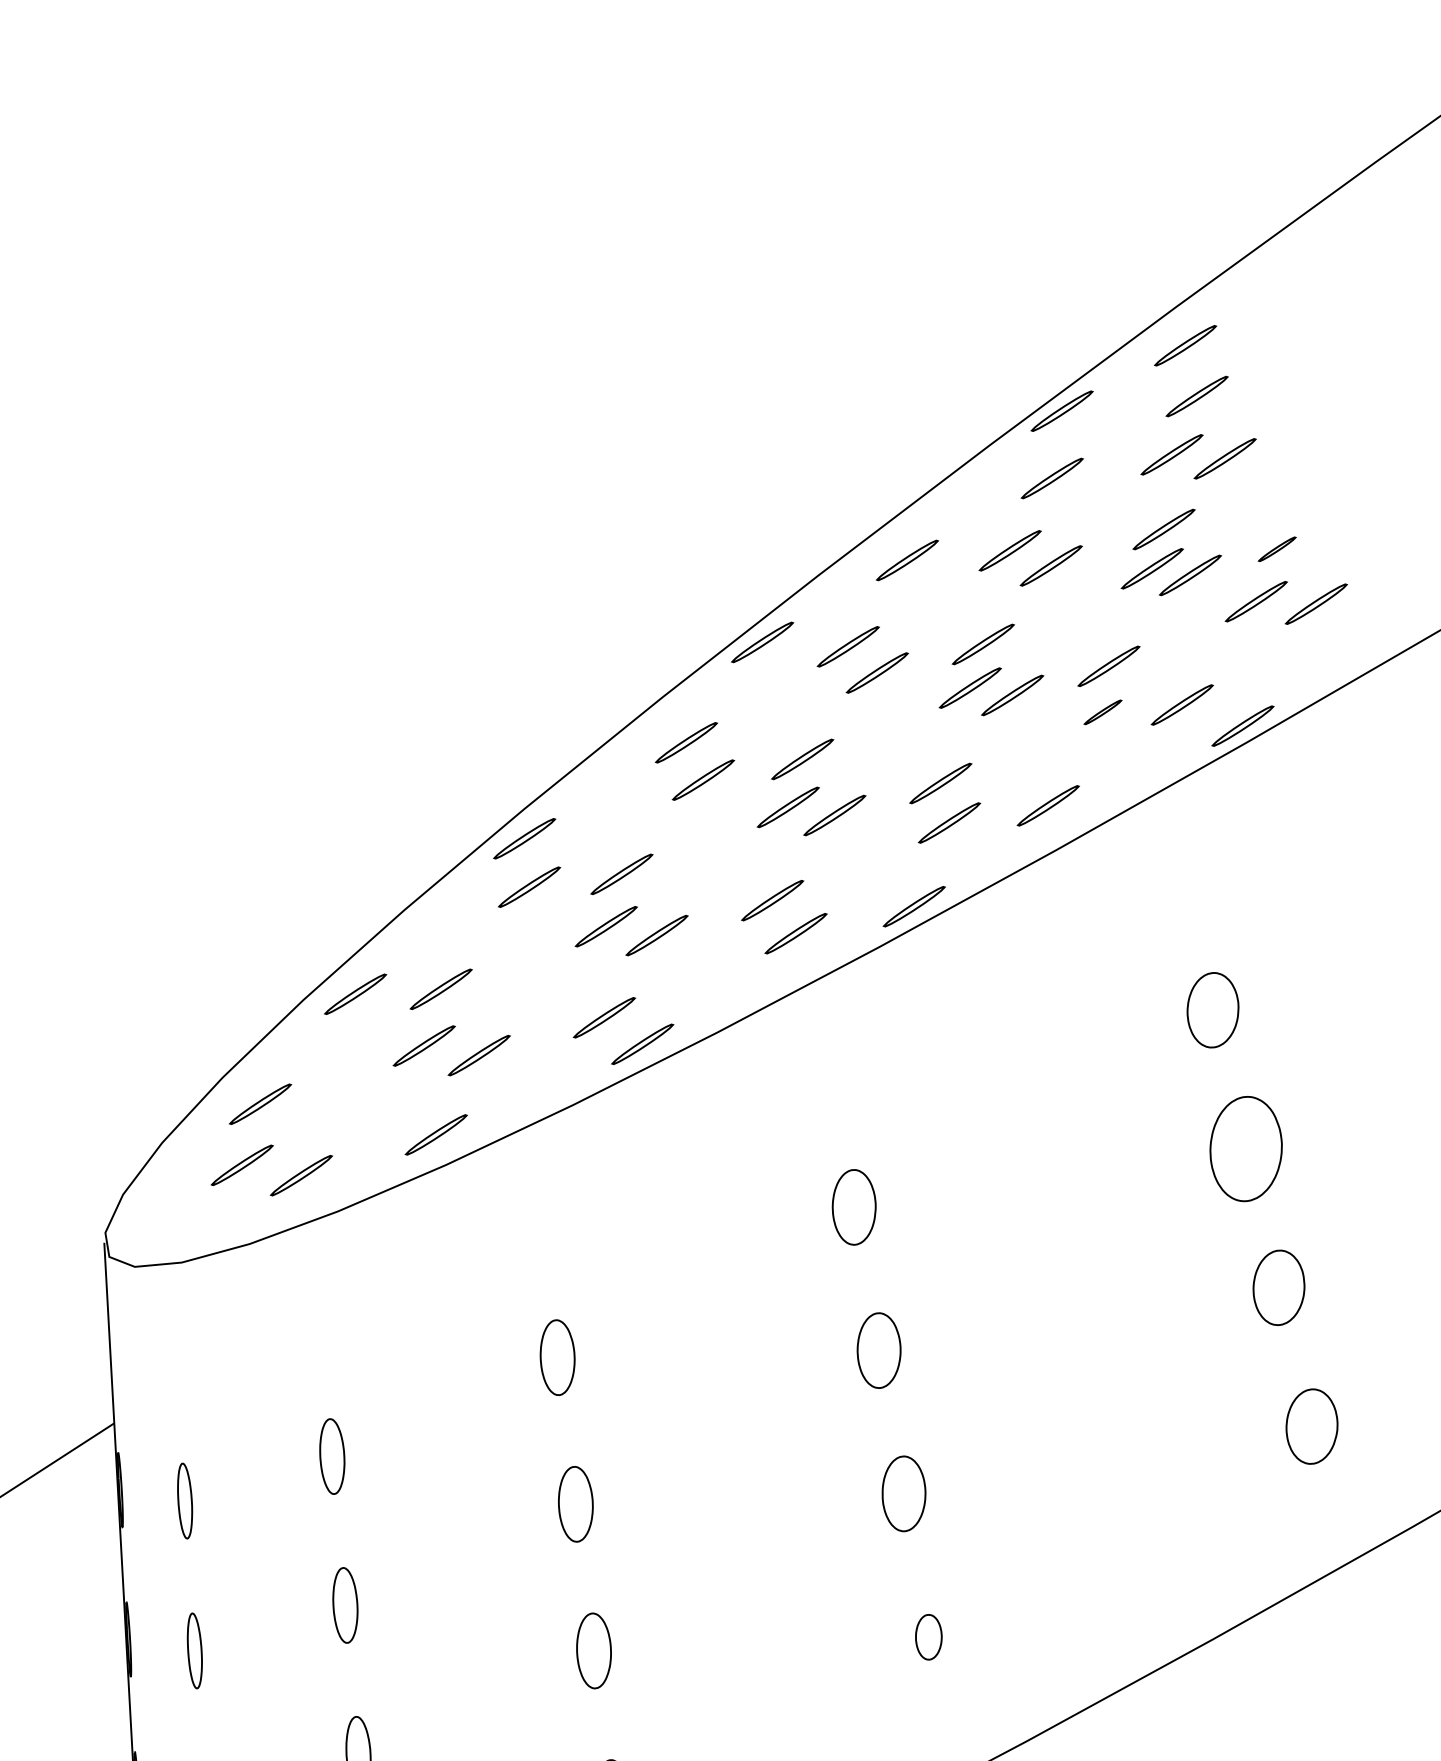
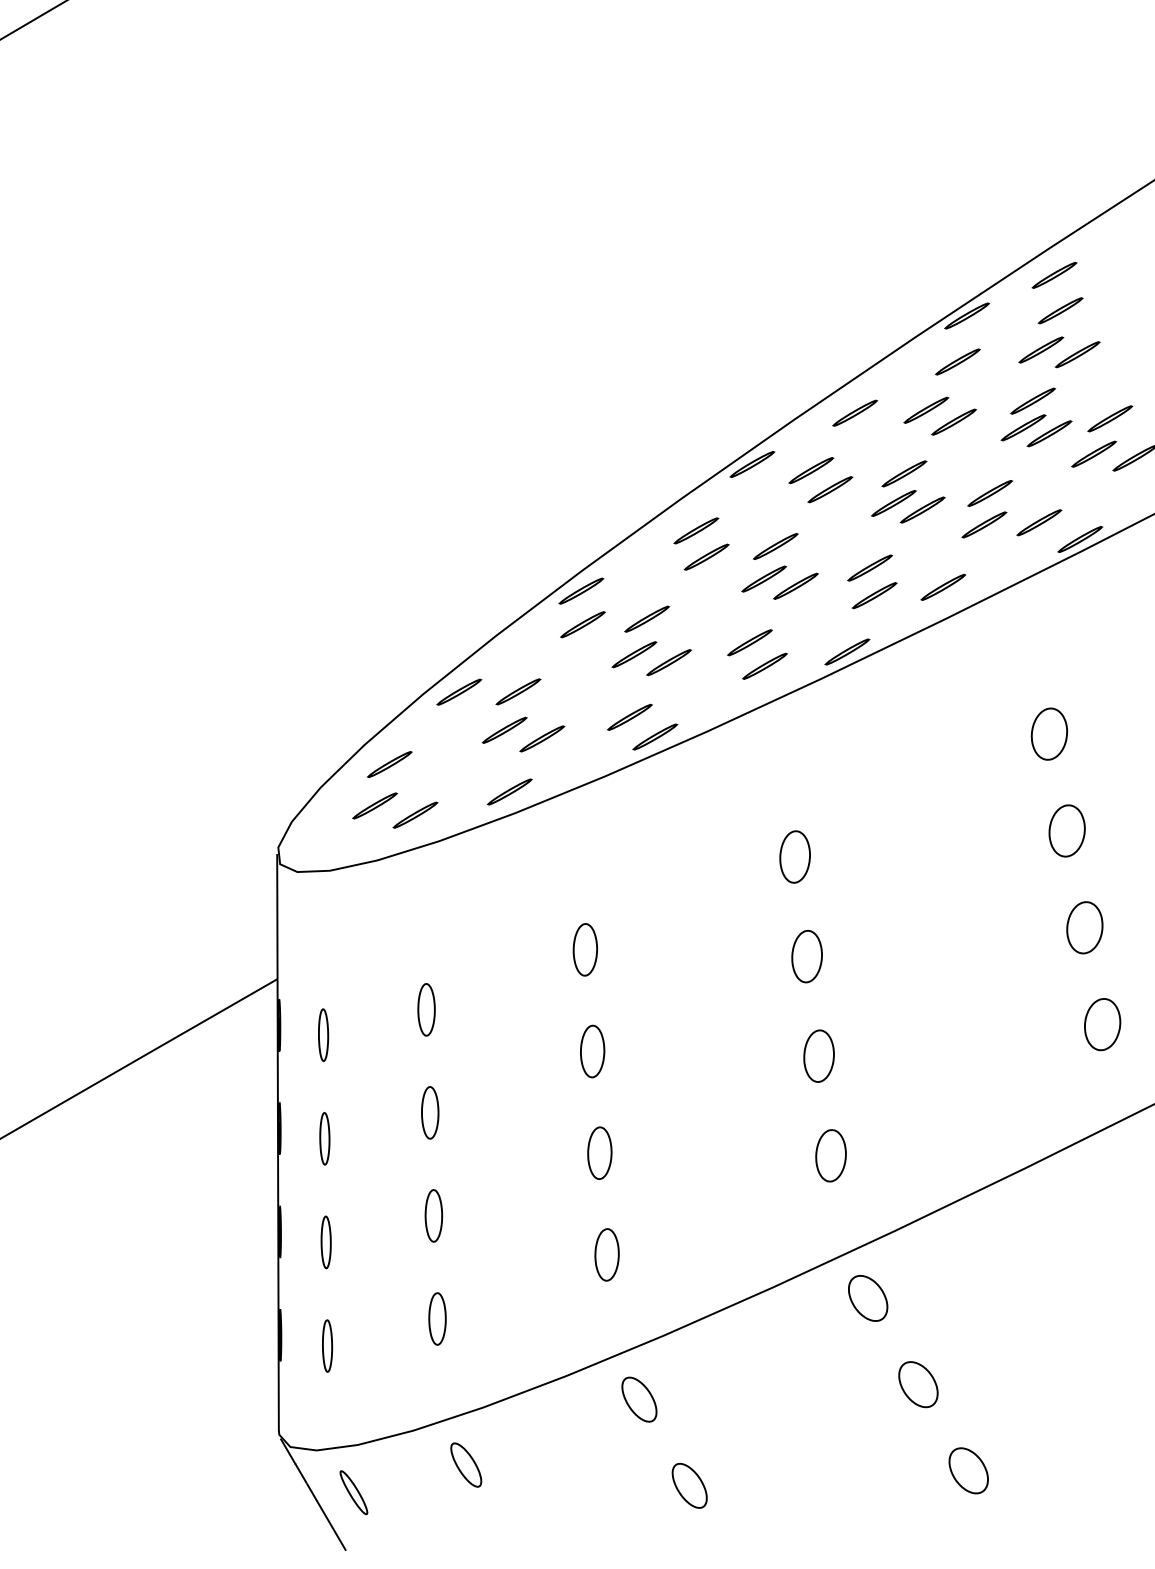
part: (1277, 548) -> (1110, 418), size x1.67
part: (1103, 711) -> (984, 524), size x1.67
part: (1245, 1148) -> (1066, 830), size x0.71
part: (928, 1636) -> (830, 1155), size x1.67

